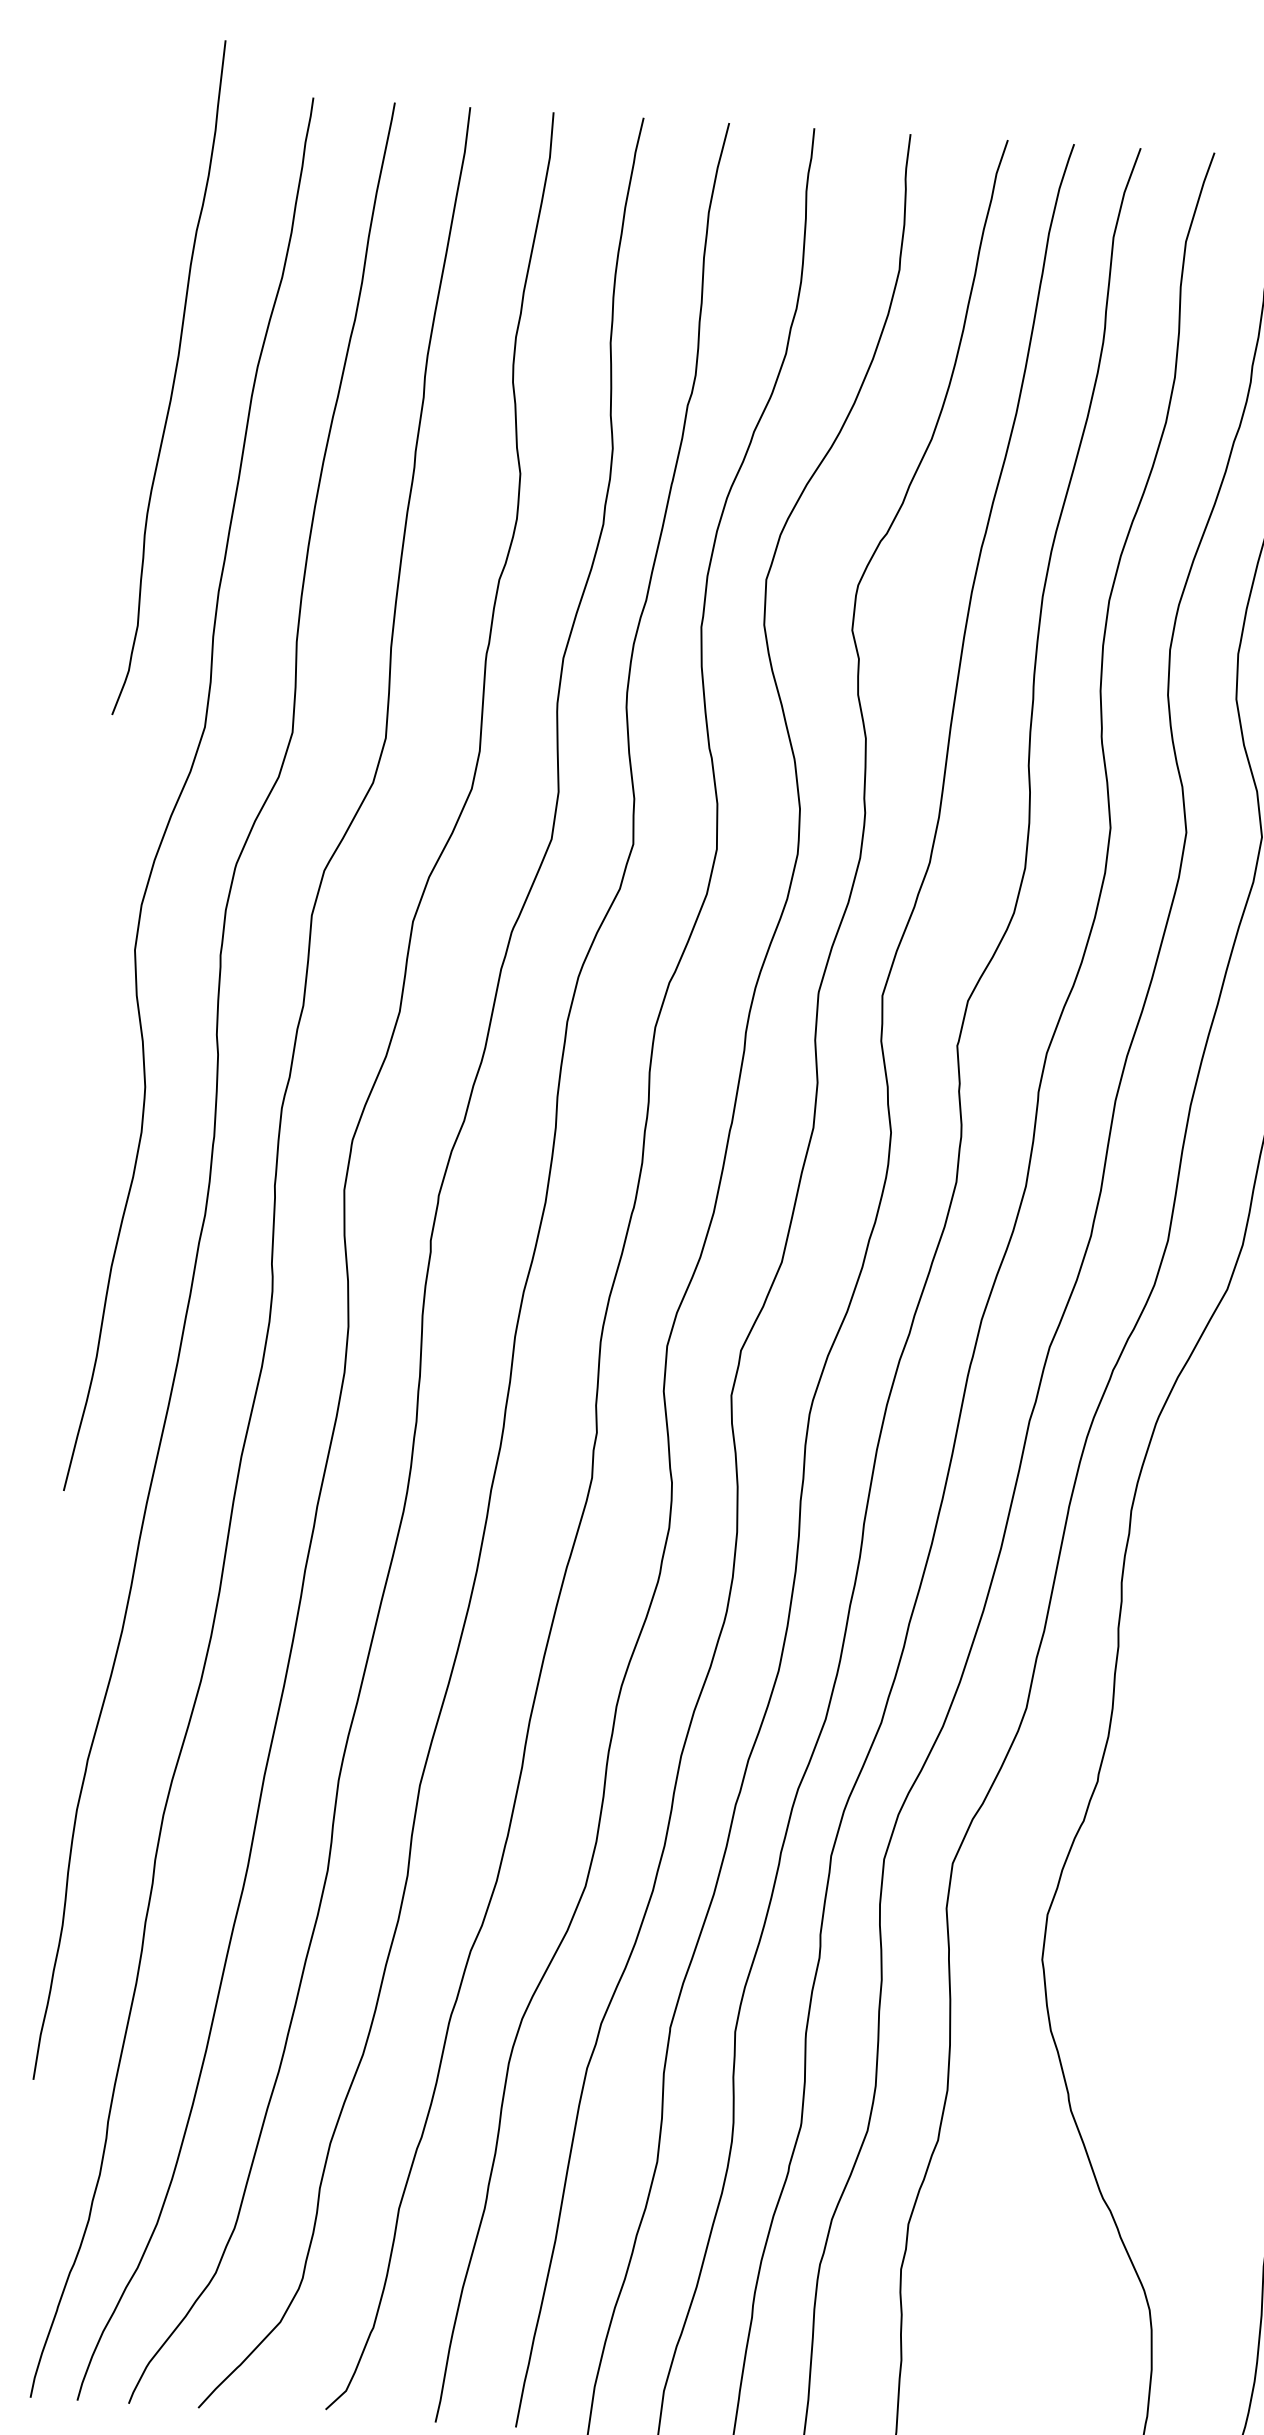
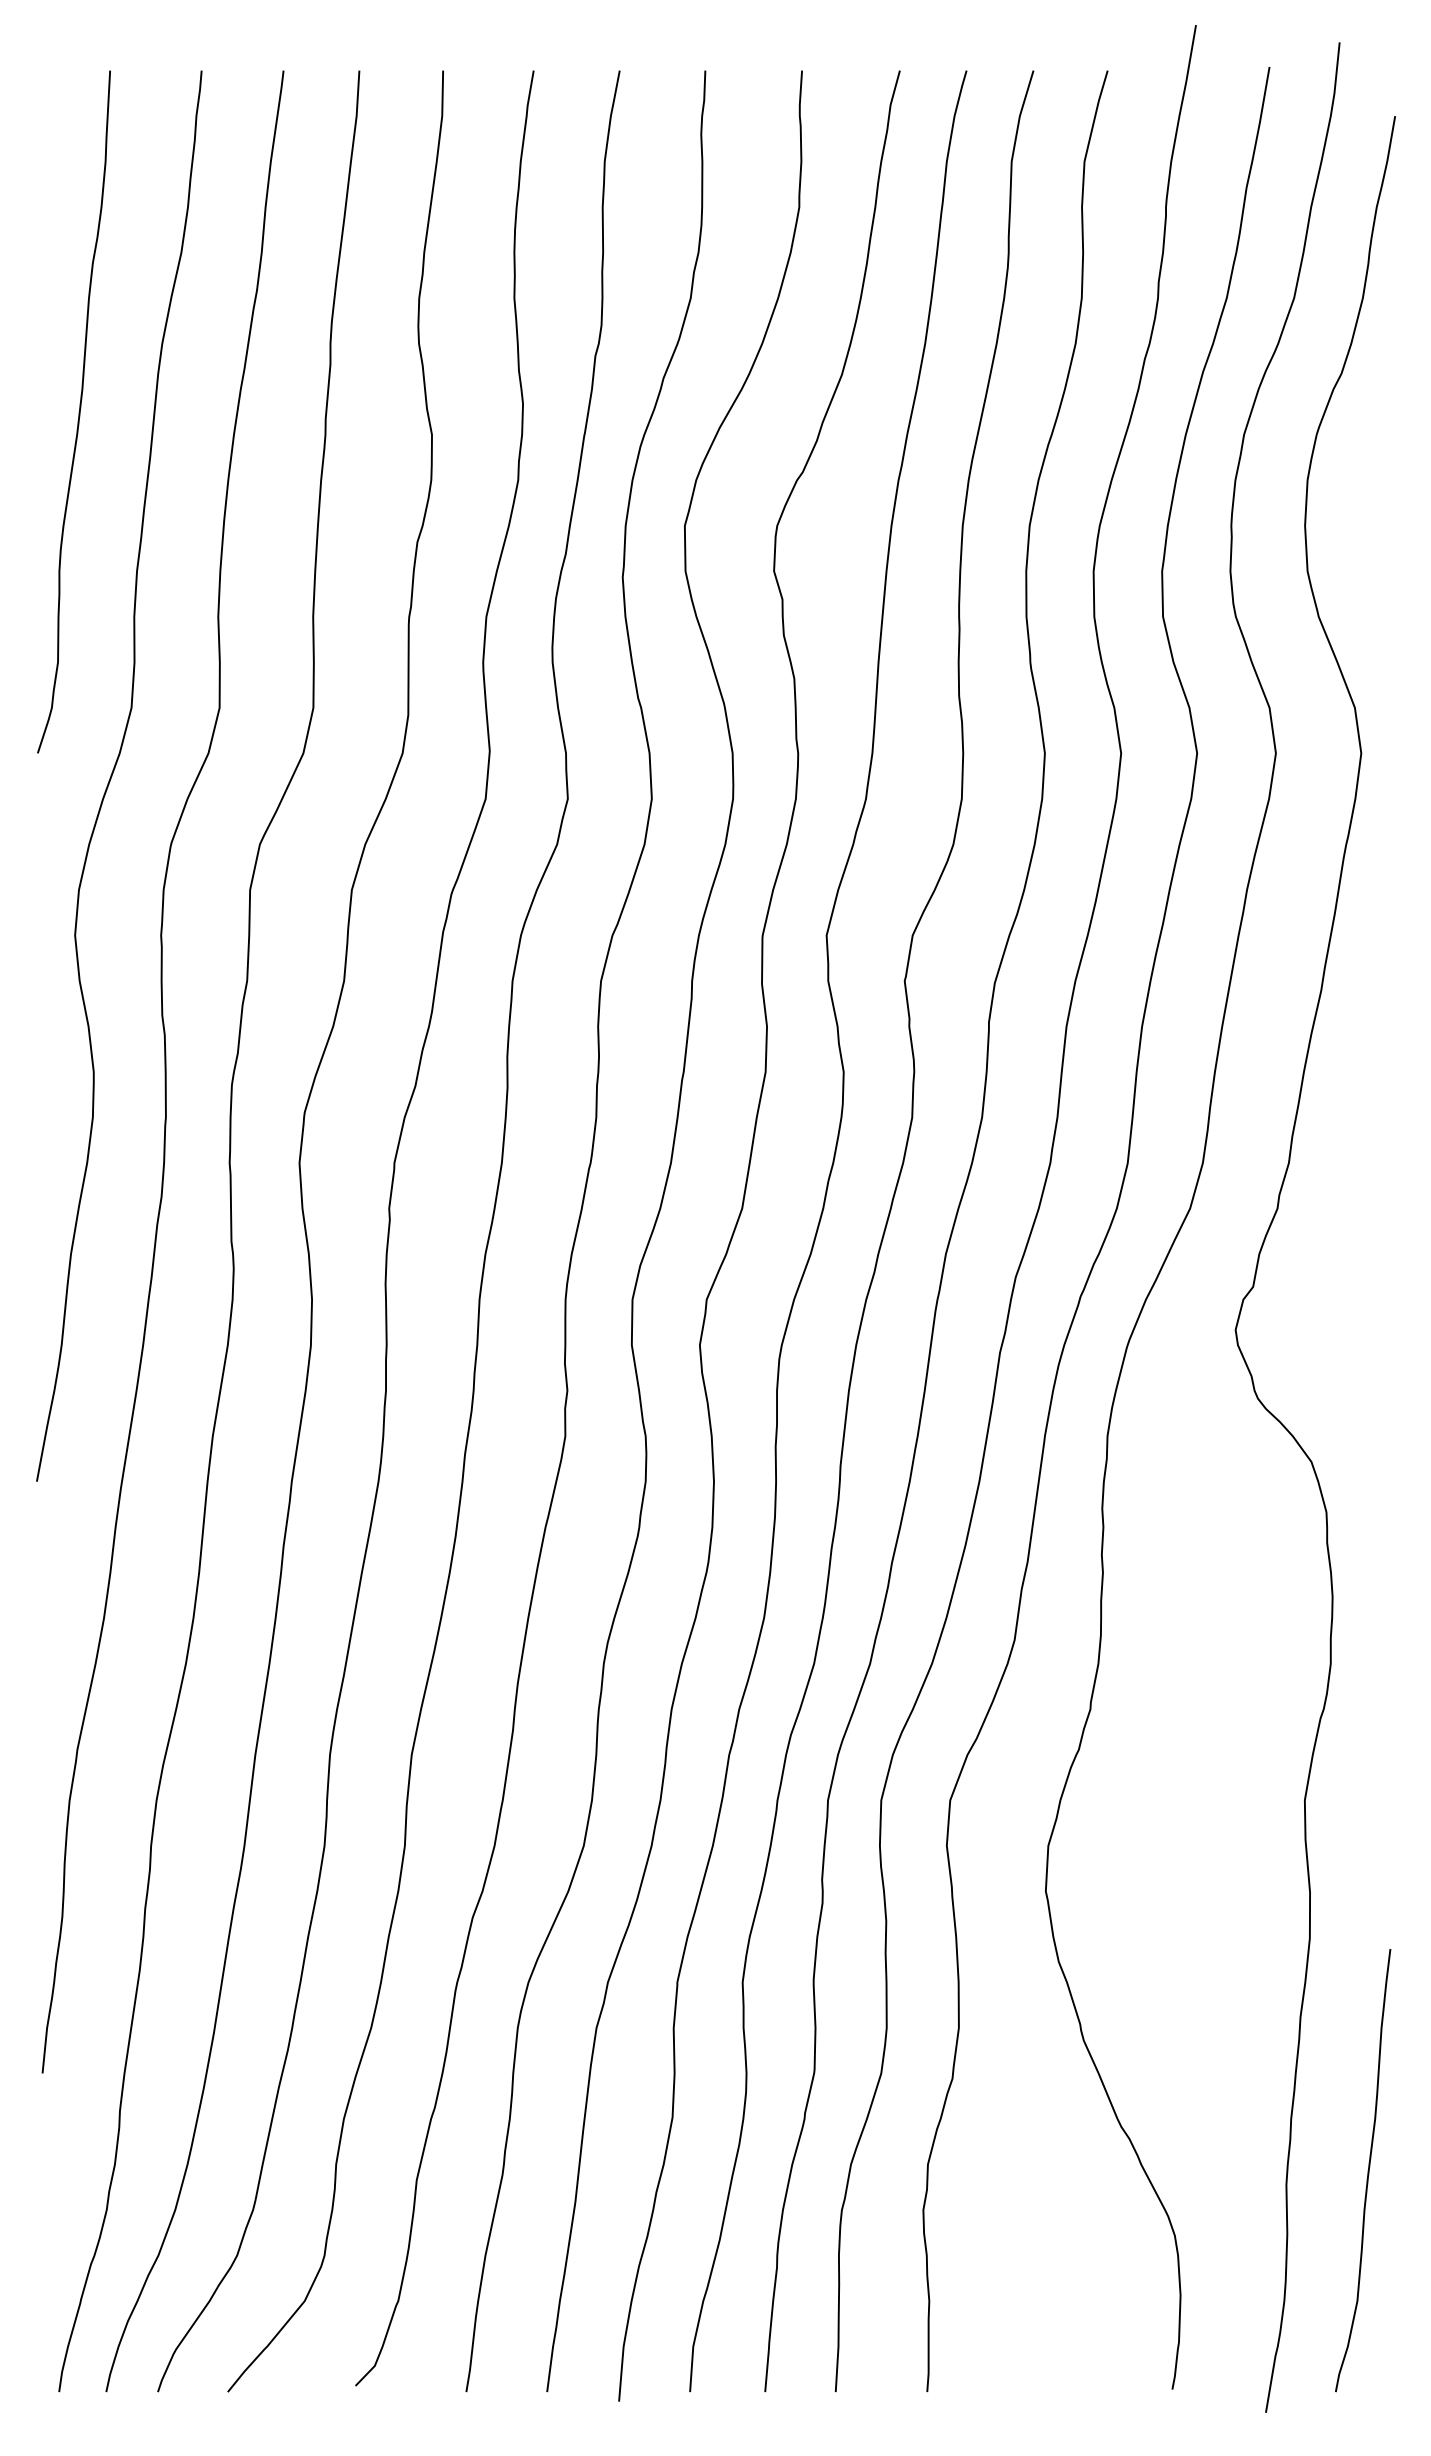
curve: (173, 377) -> (78, 411), moved

